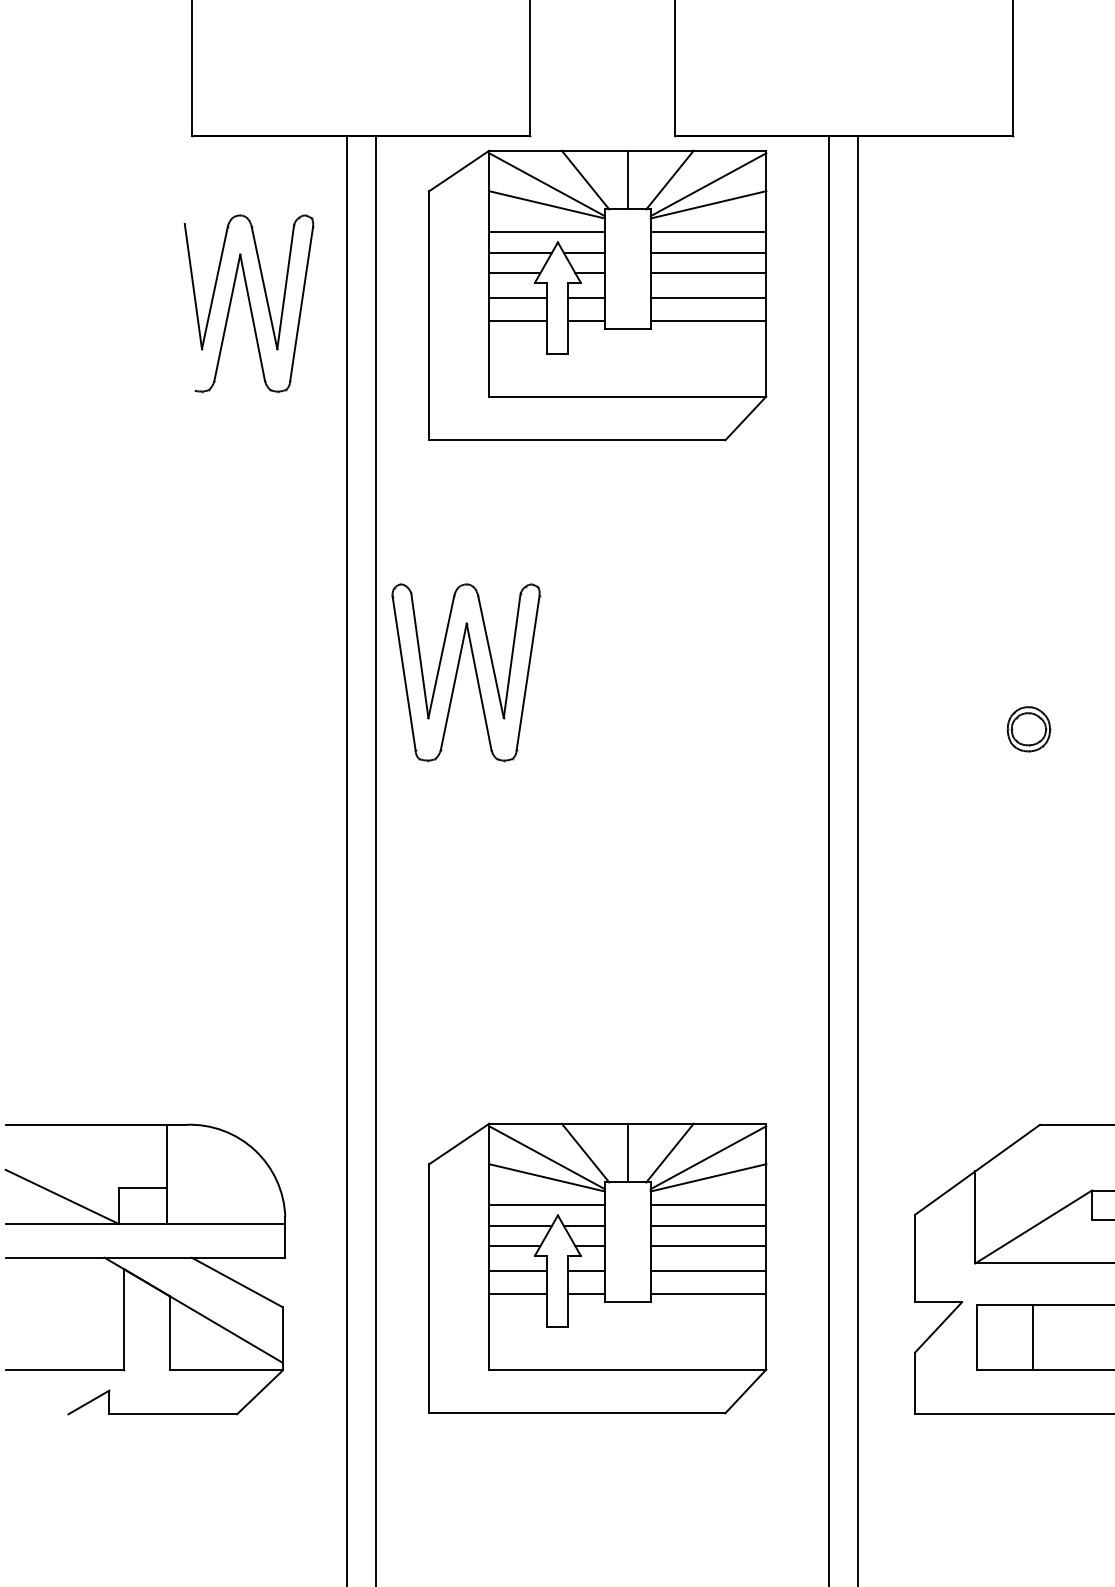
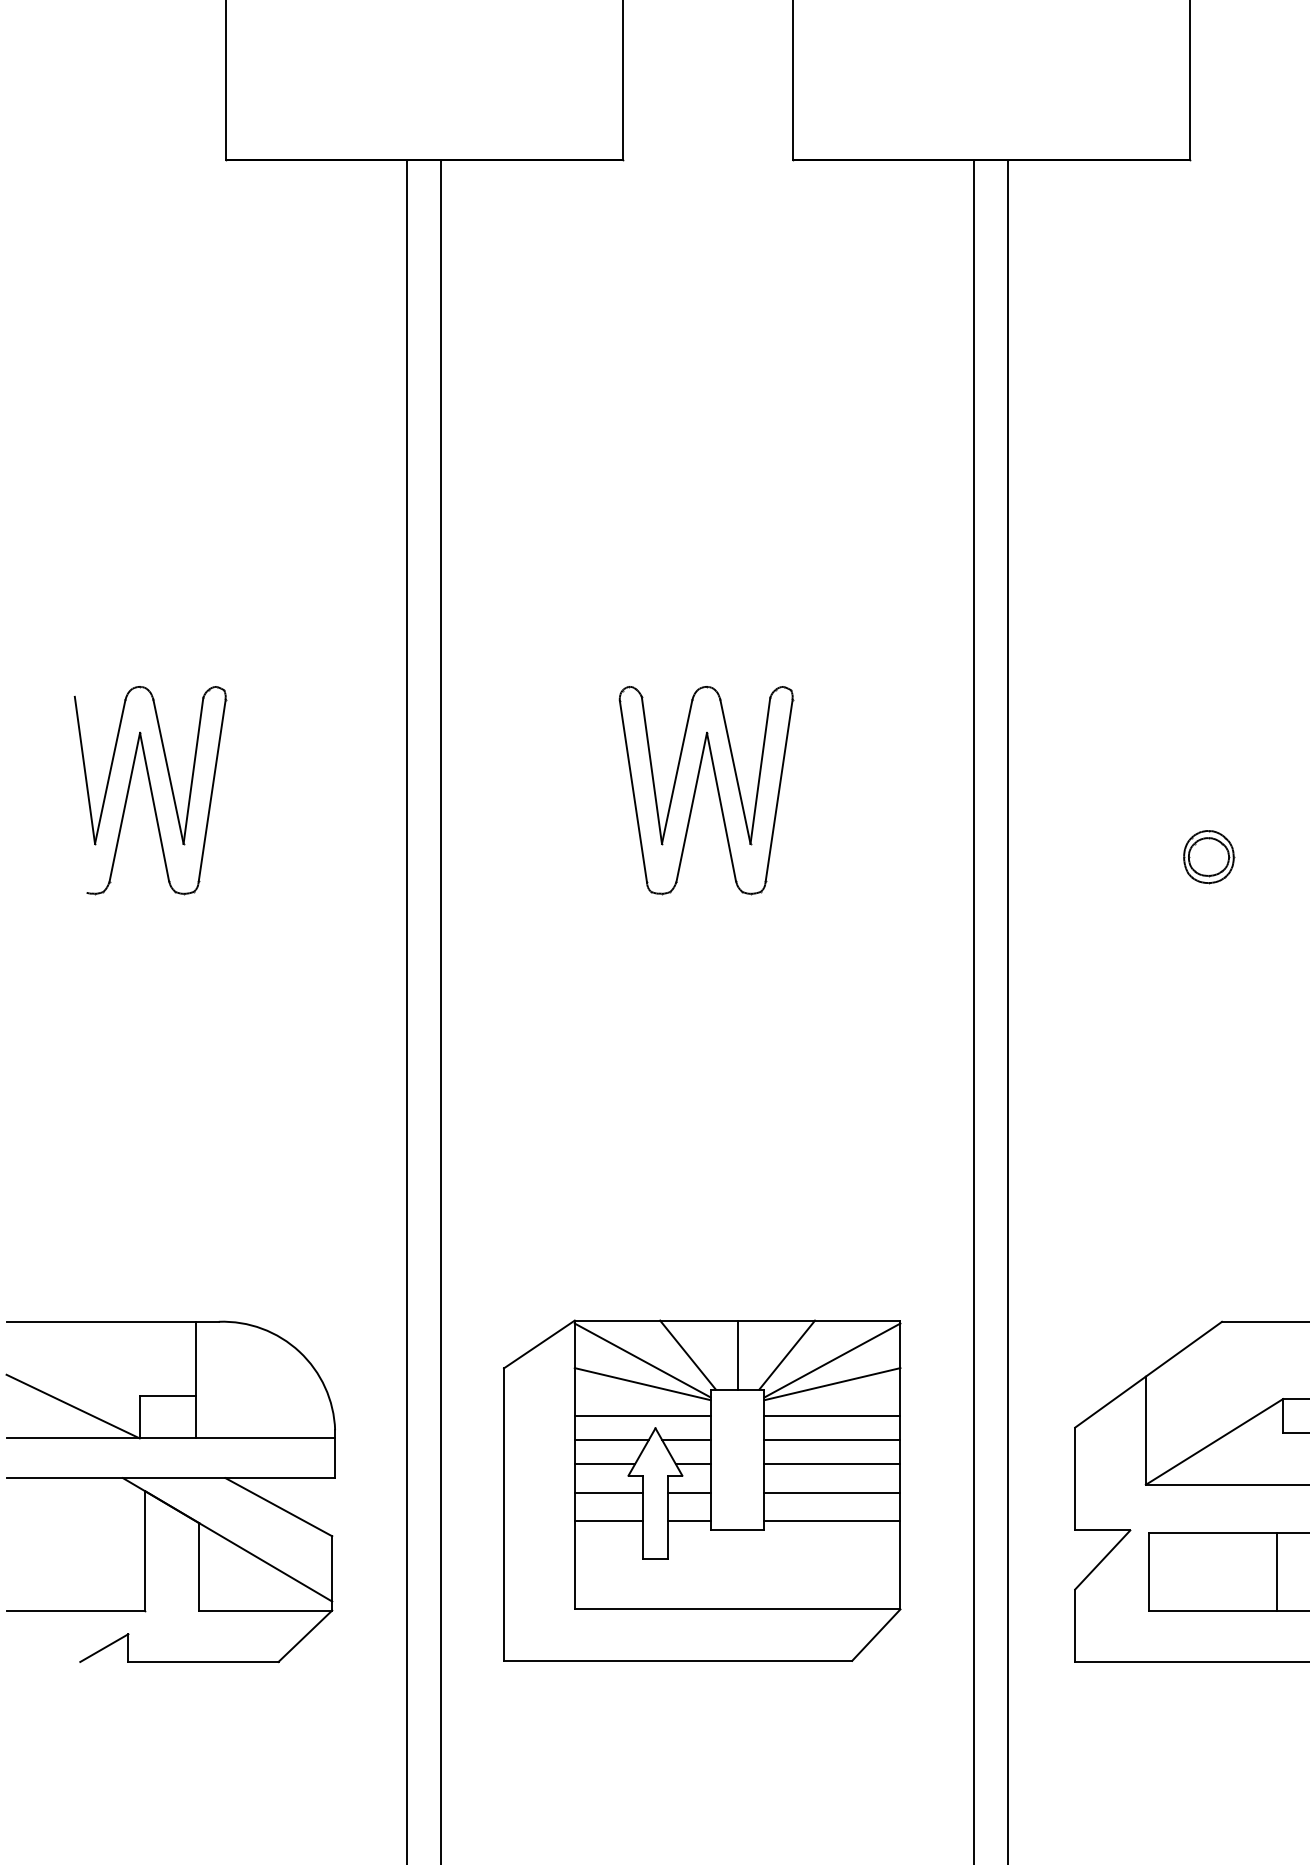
part: (597, 295) -> (702, 347), removed
part: (248, 303) -> (149, 790), moved
part: (458, 670) -> (697, 787), moved
line: (1032, 1337) -> (1276, 1571), moved

